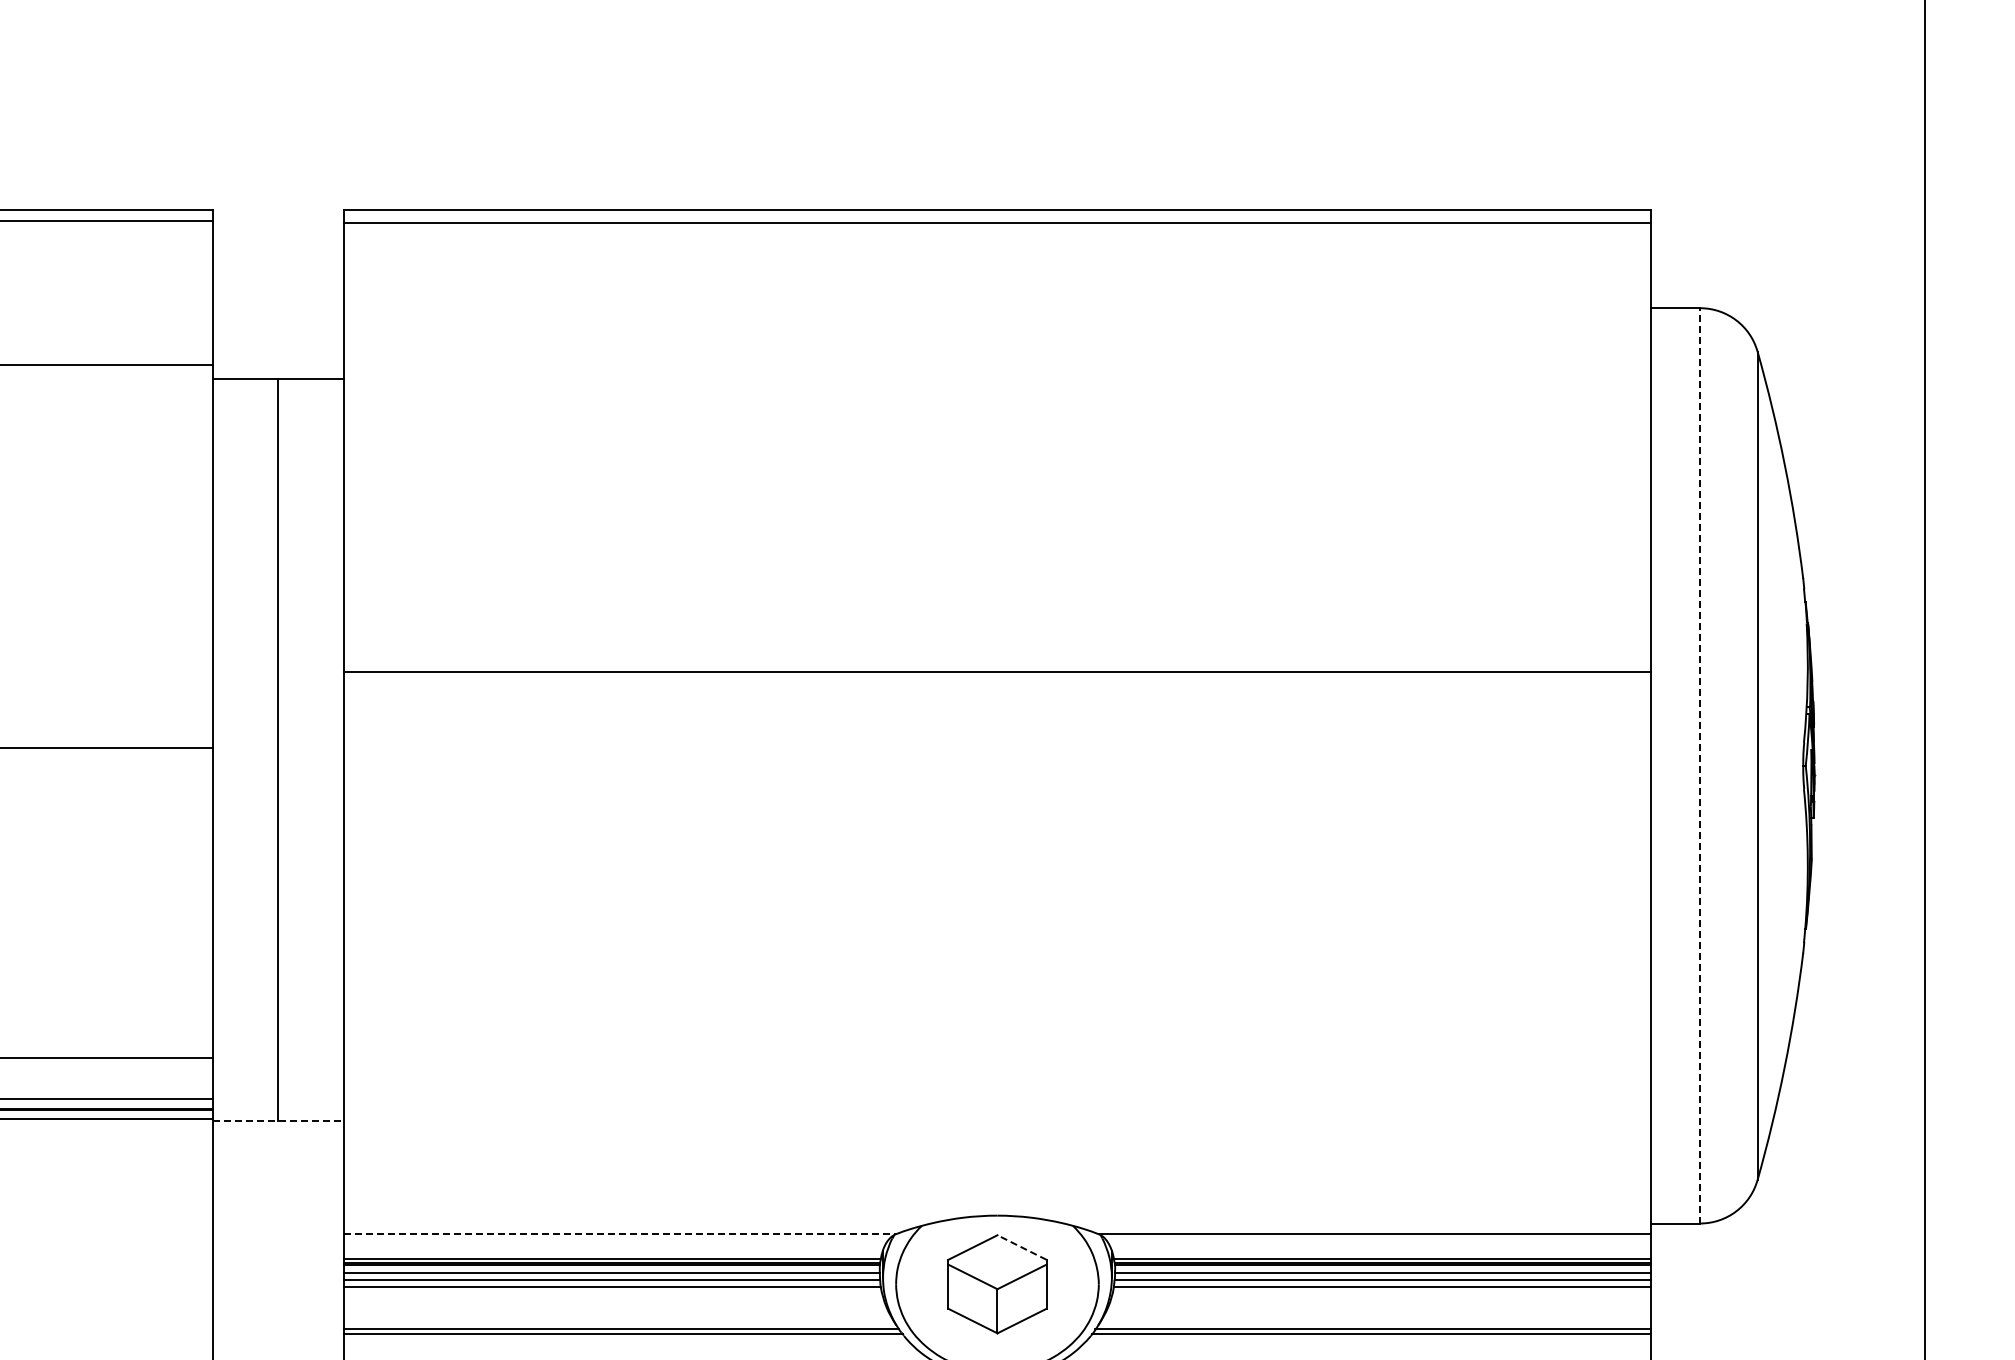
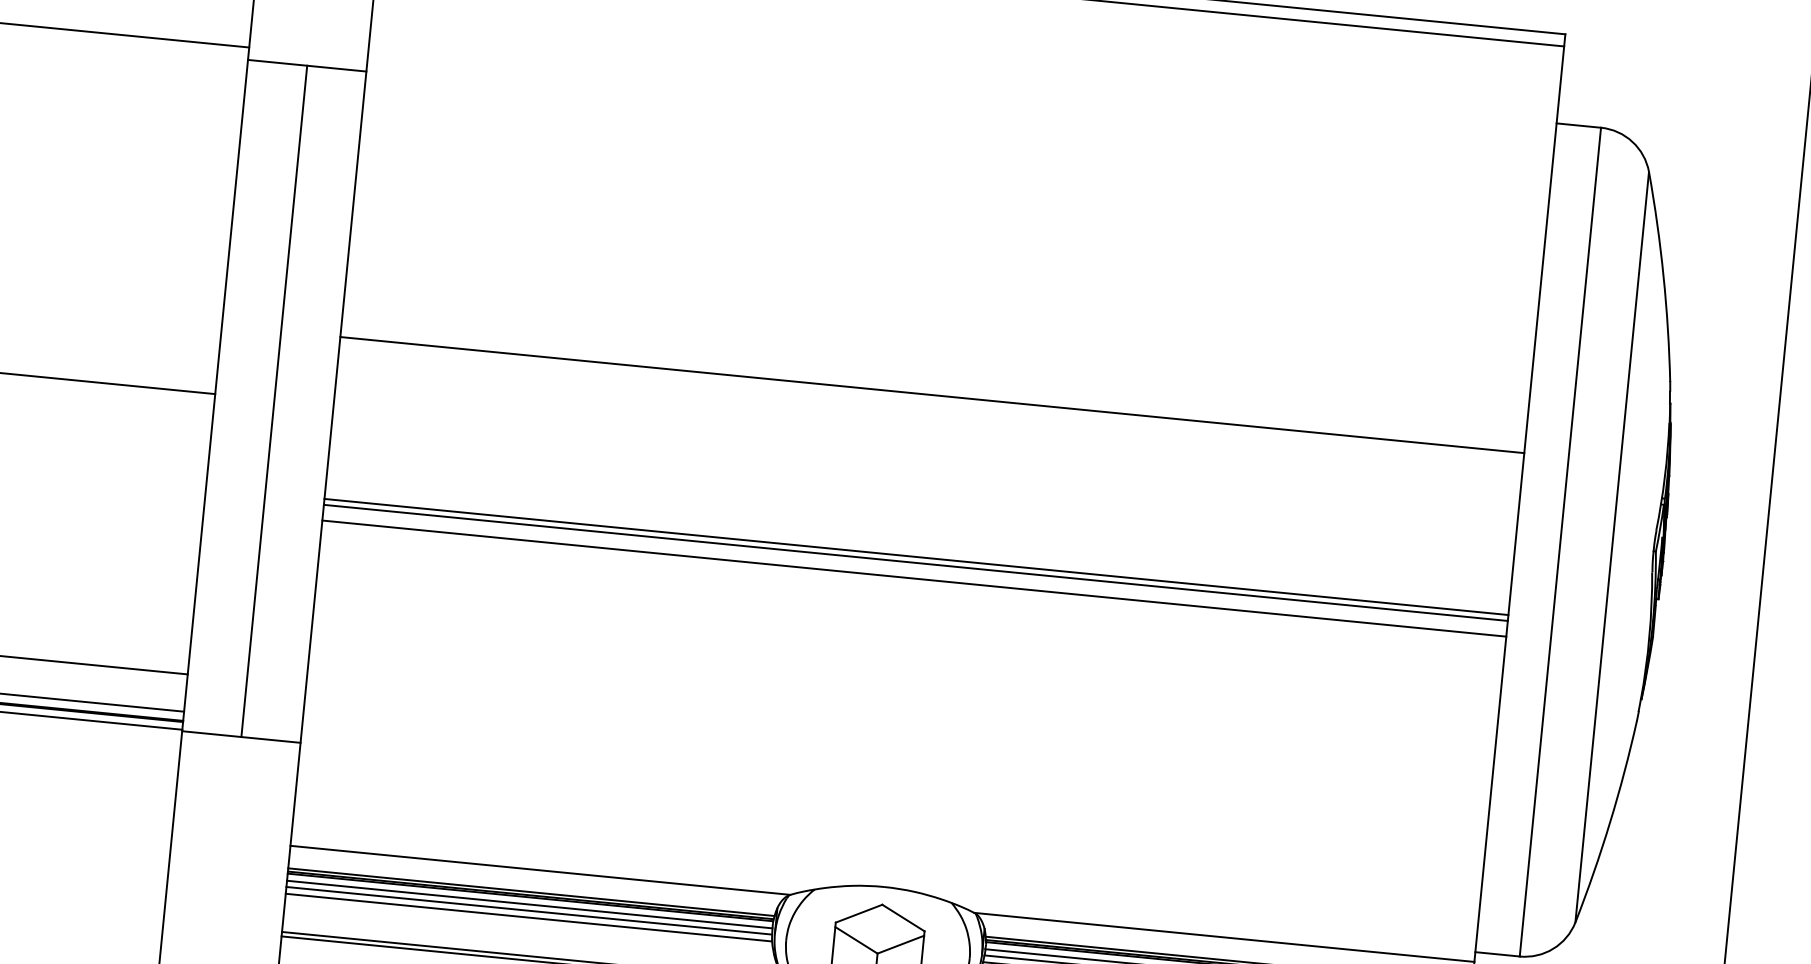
line: (1700, 765) -> (1560, 541), dashed -> solid
line: (997, 851) -> (916, 557), added
line: (997, 857) -> (915, 562), added
line: (997, 875) -> (914, 579), added
line: (278, 1120) -> (241, 737), dashed -> solid
line: (620, 1234) -> (541, 870), dashed -> solid
line: (1021, 1247) -> (903, 917), dashed -> solid

